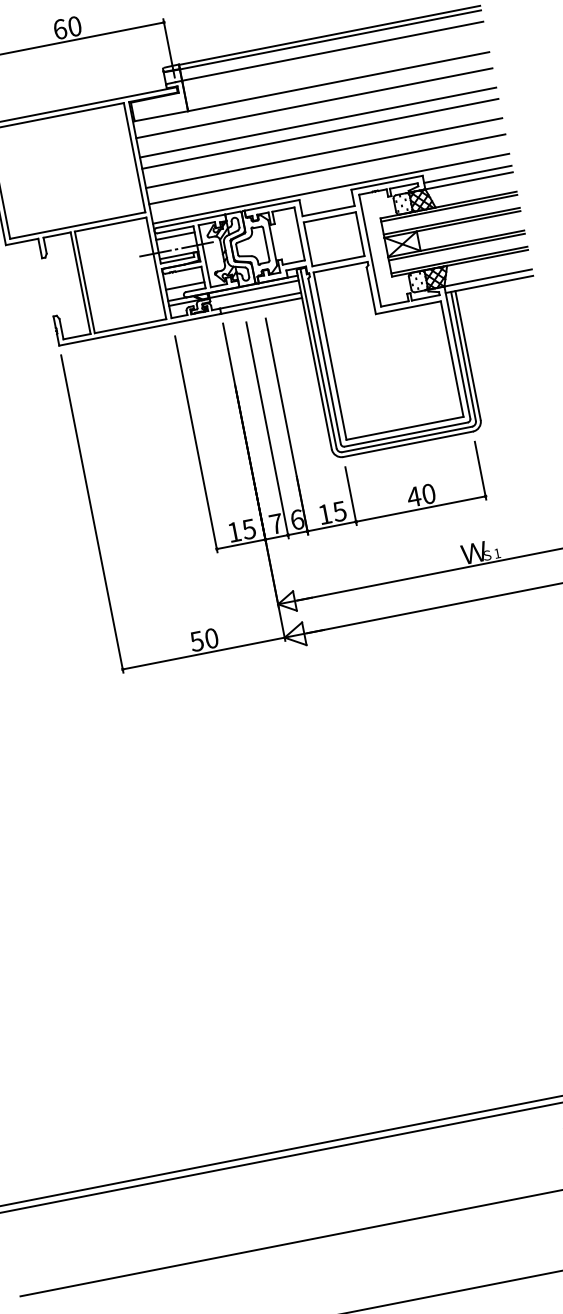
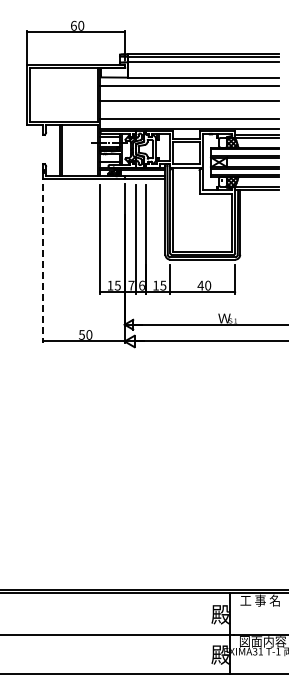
line: (317, 122) -> (189, 95), removed
line: (323, 152) -> (189, 110), removed
line: (92, 514) -> (43, 263), solid -> dashed

